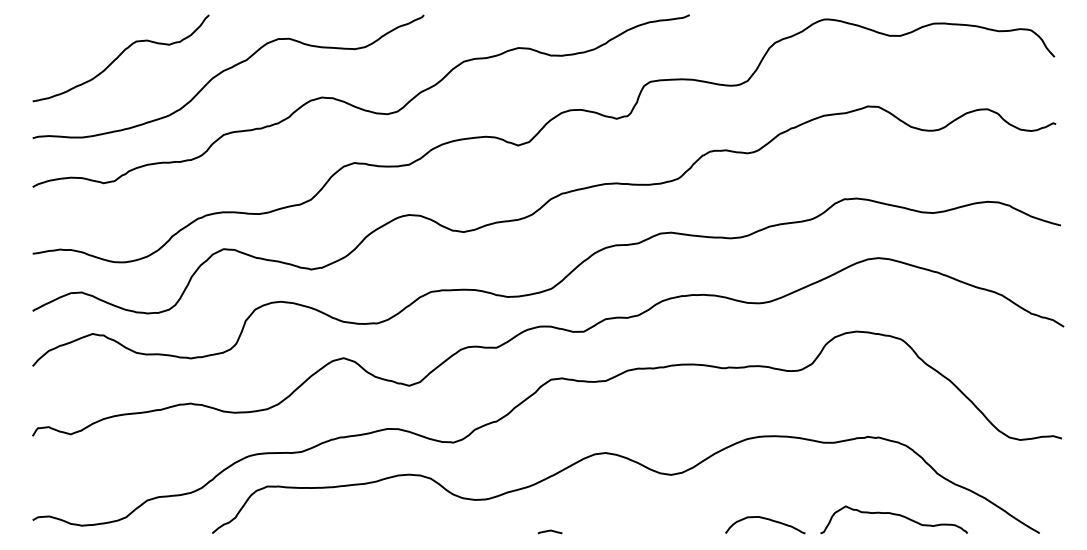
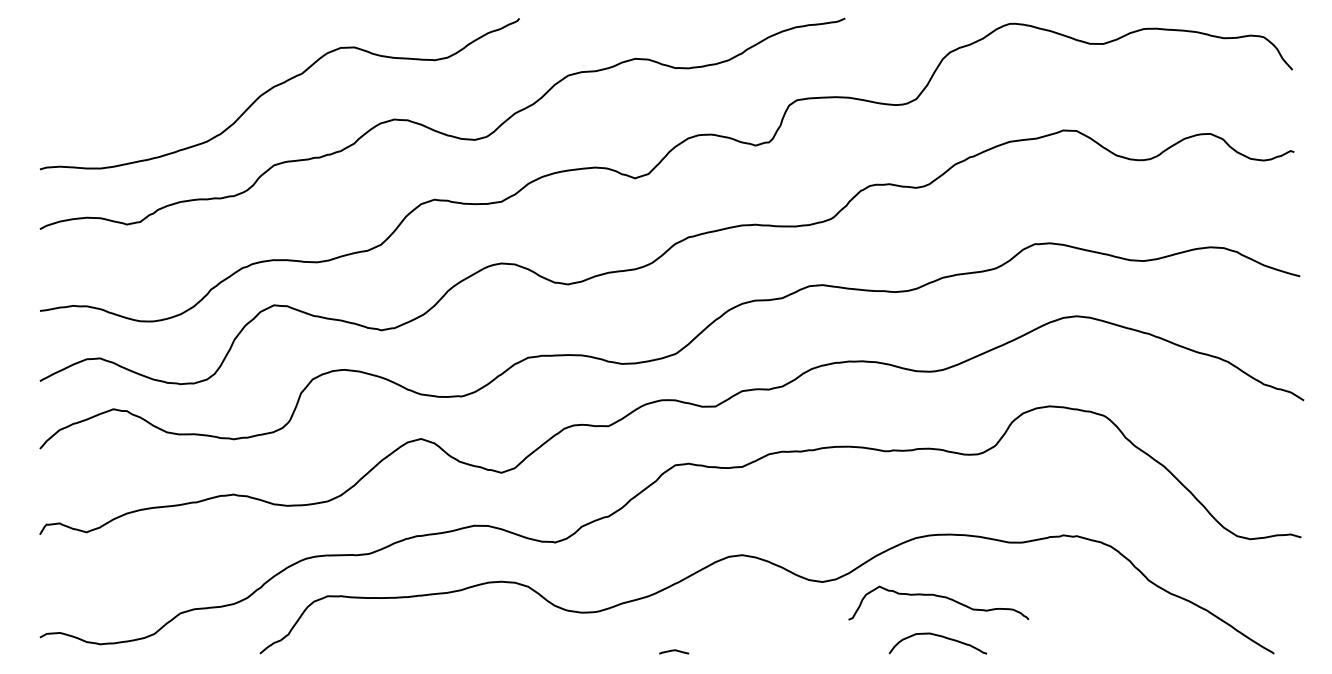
curve: (119, 56) -> (146, 69), removed
curve: (894, 515) -> (939, 597), moved

